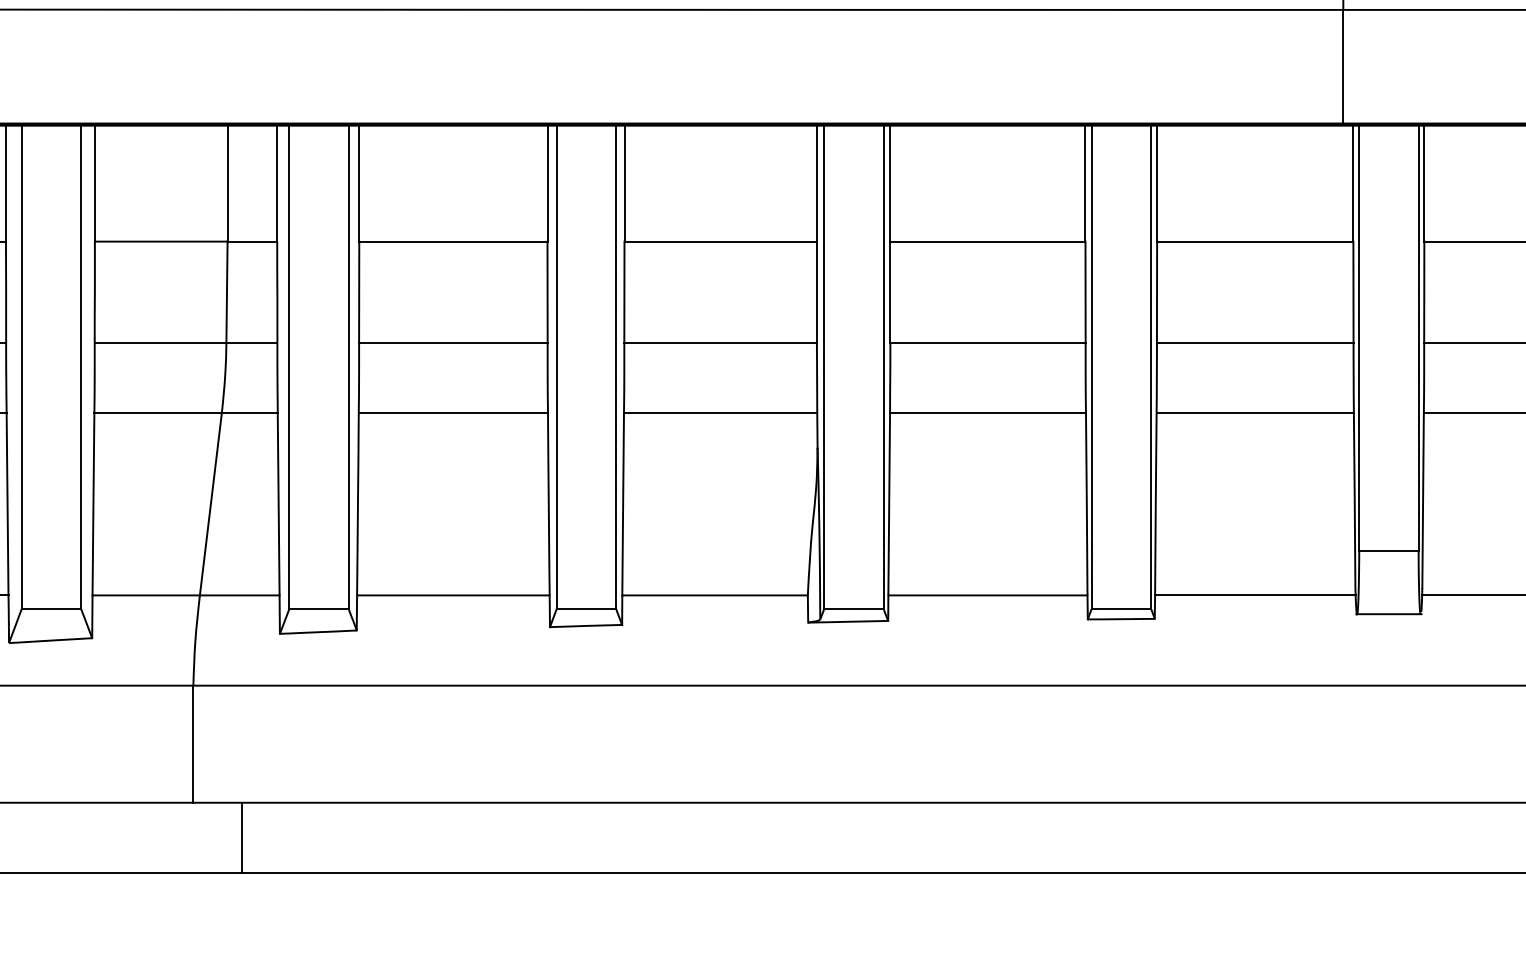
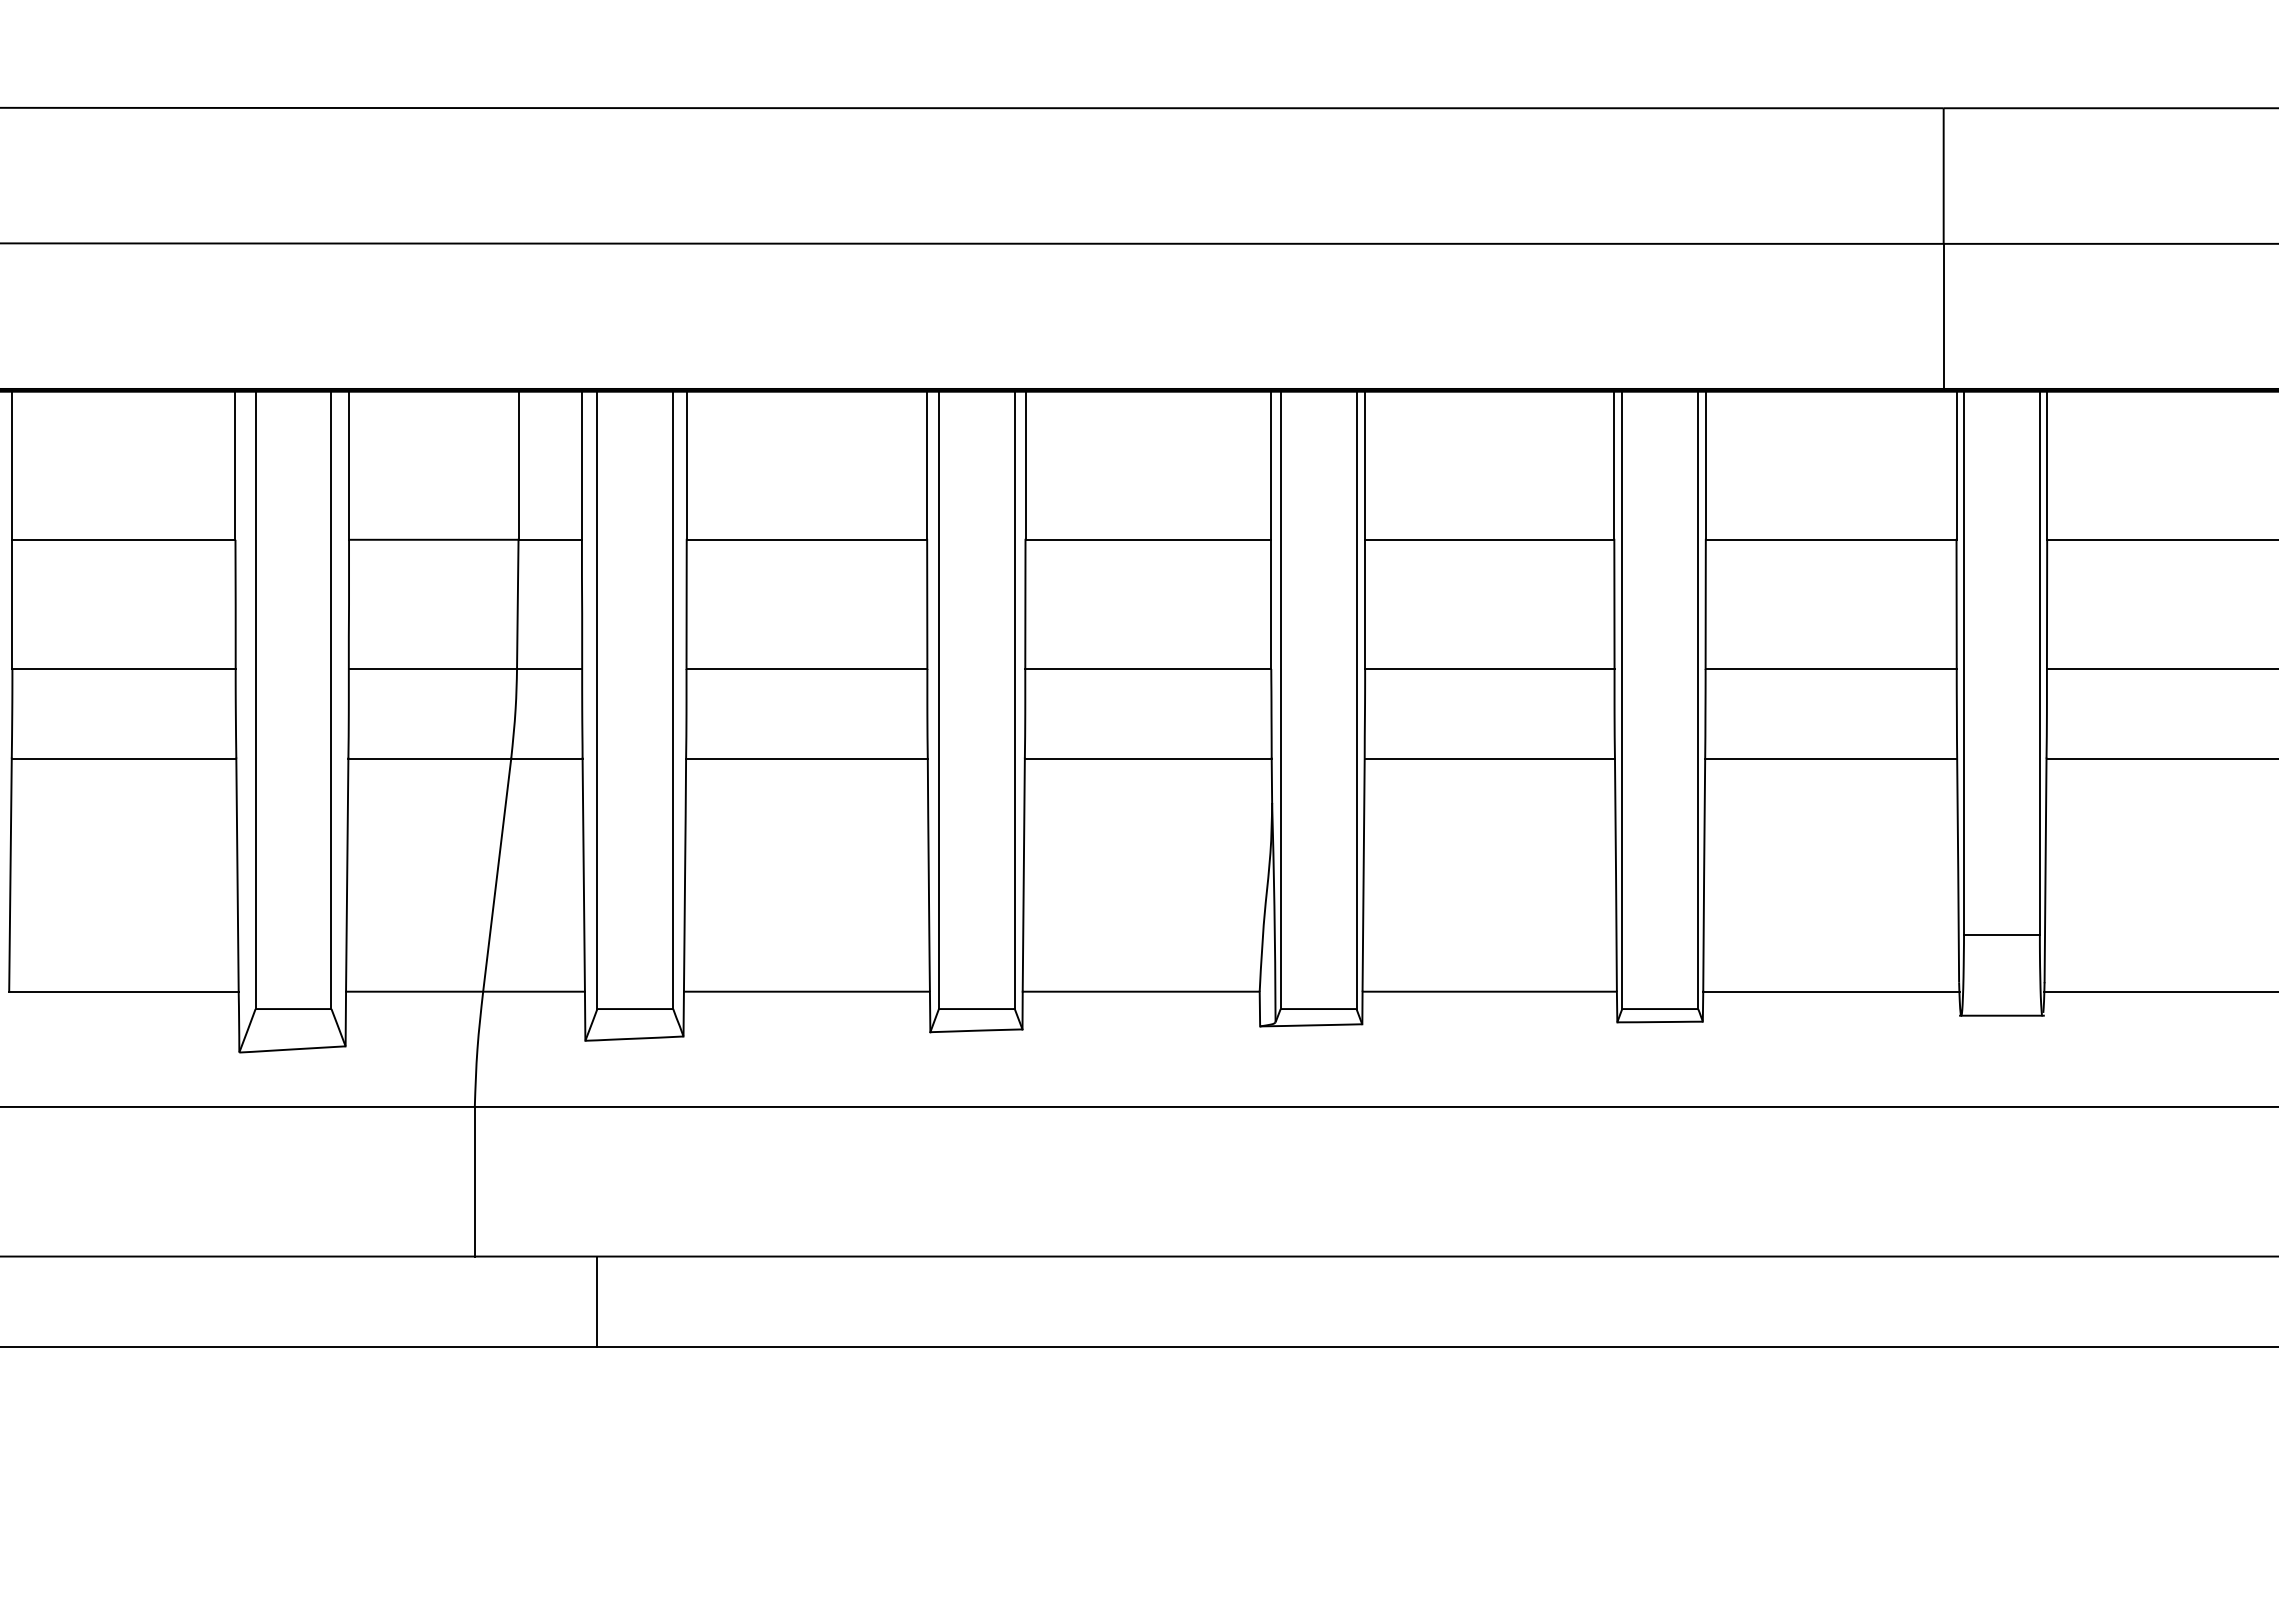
line: (241, 837) -> (596, 1301), moved

